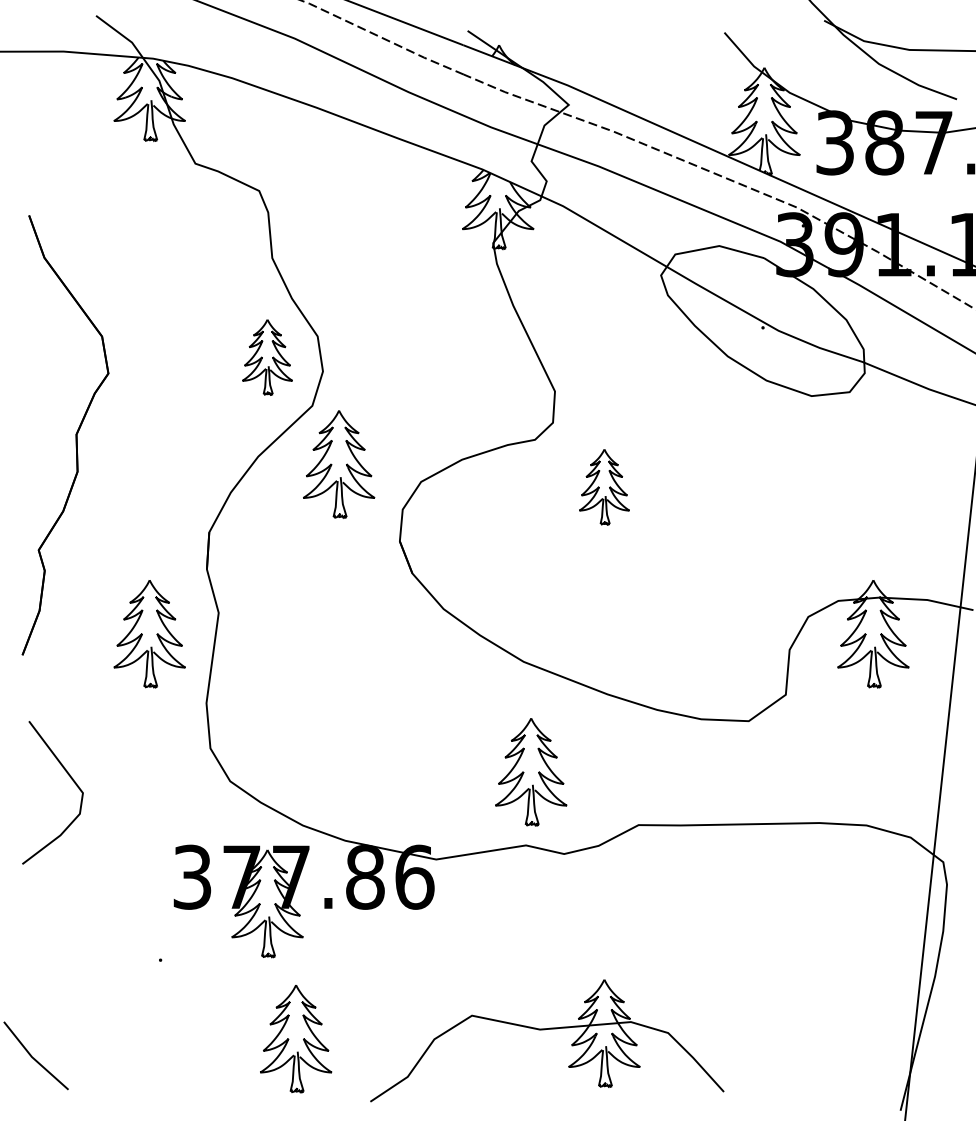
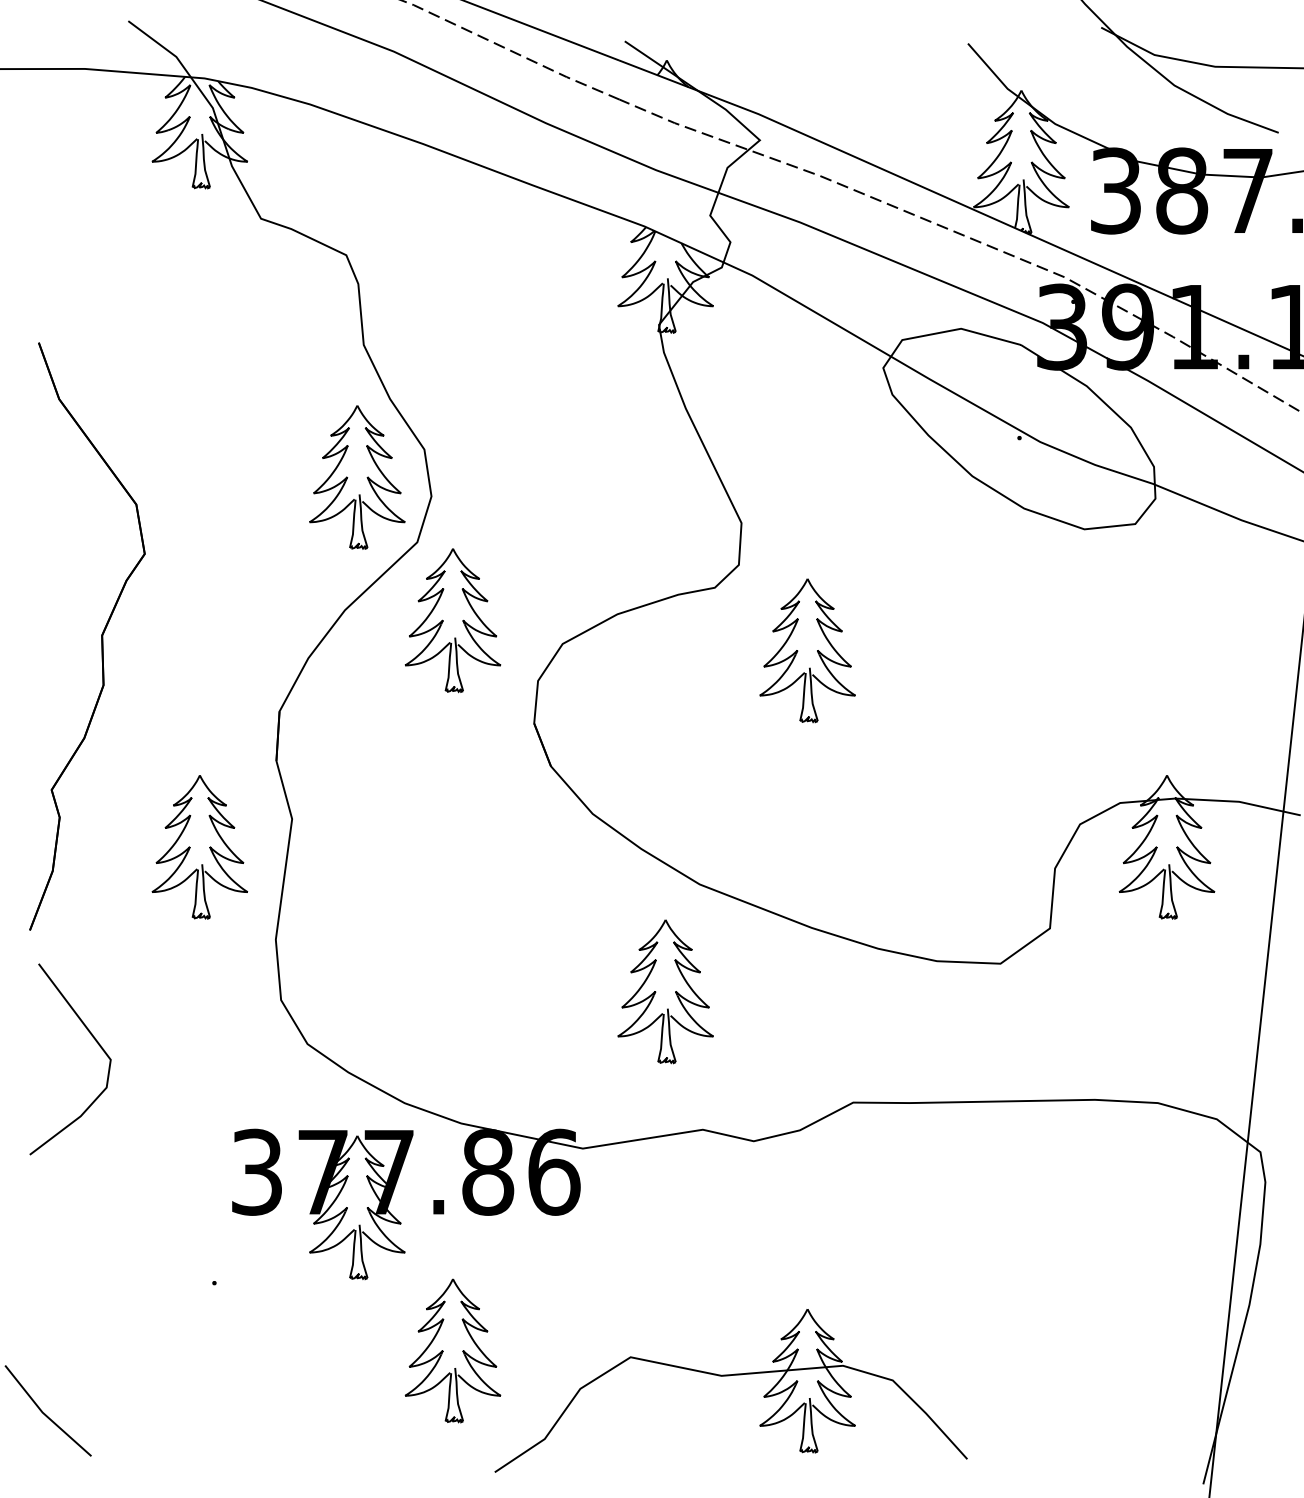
part: (267, 357) -> (357, 477), size x1.43
part: (75, 435) -> (100, 636), moved
part: (604, 487) -> (807, 651), size x1.43
part: (531, 772) -> (666, 992), moved
part: (296, 1039) -> (453, 1351), moved

